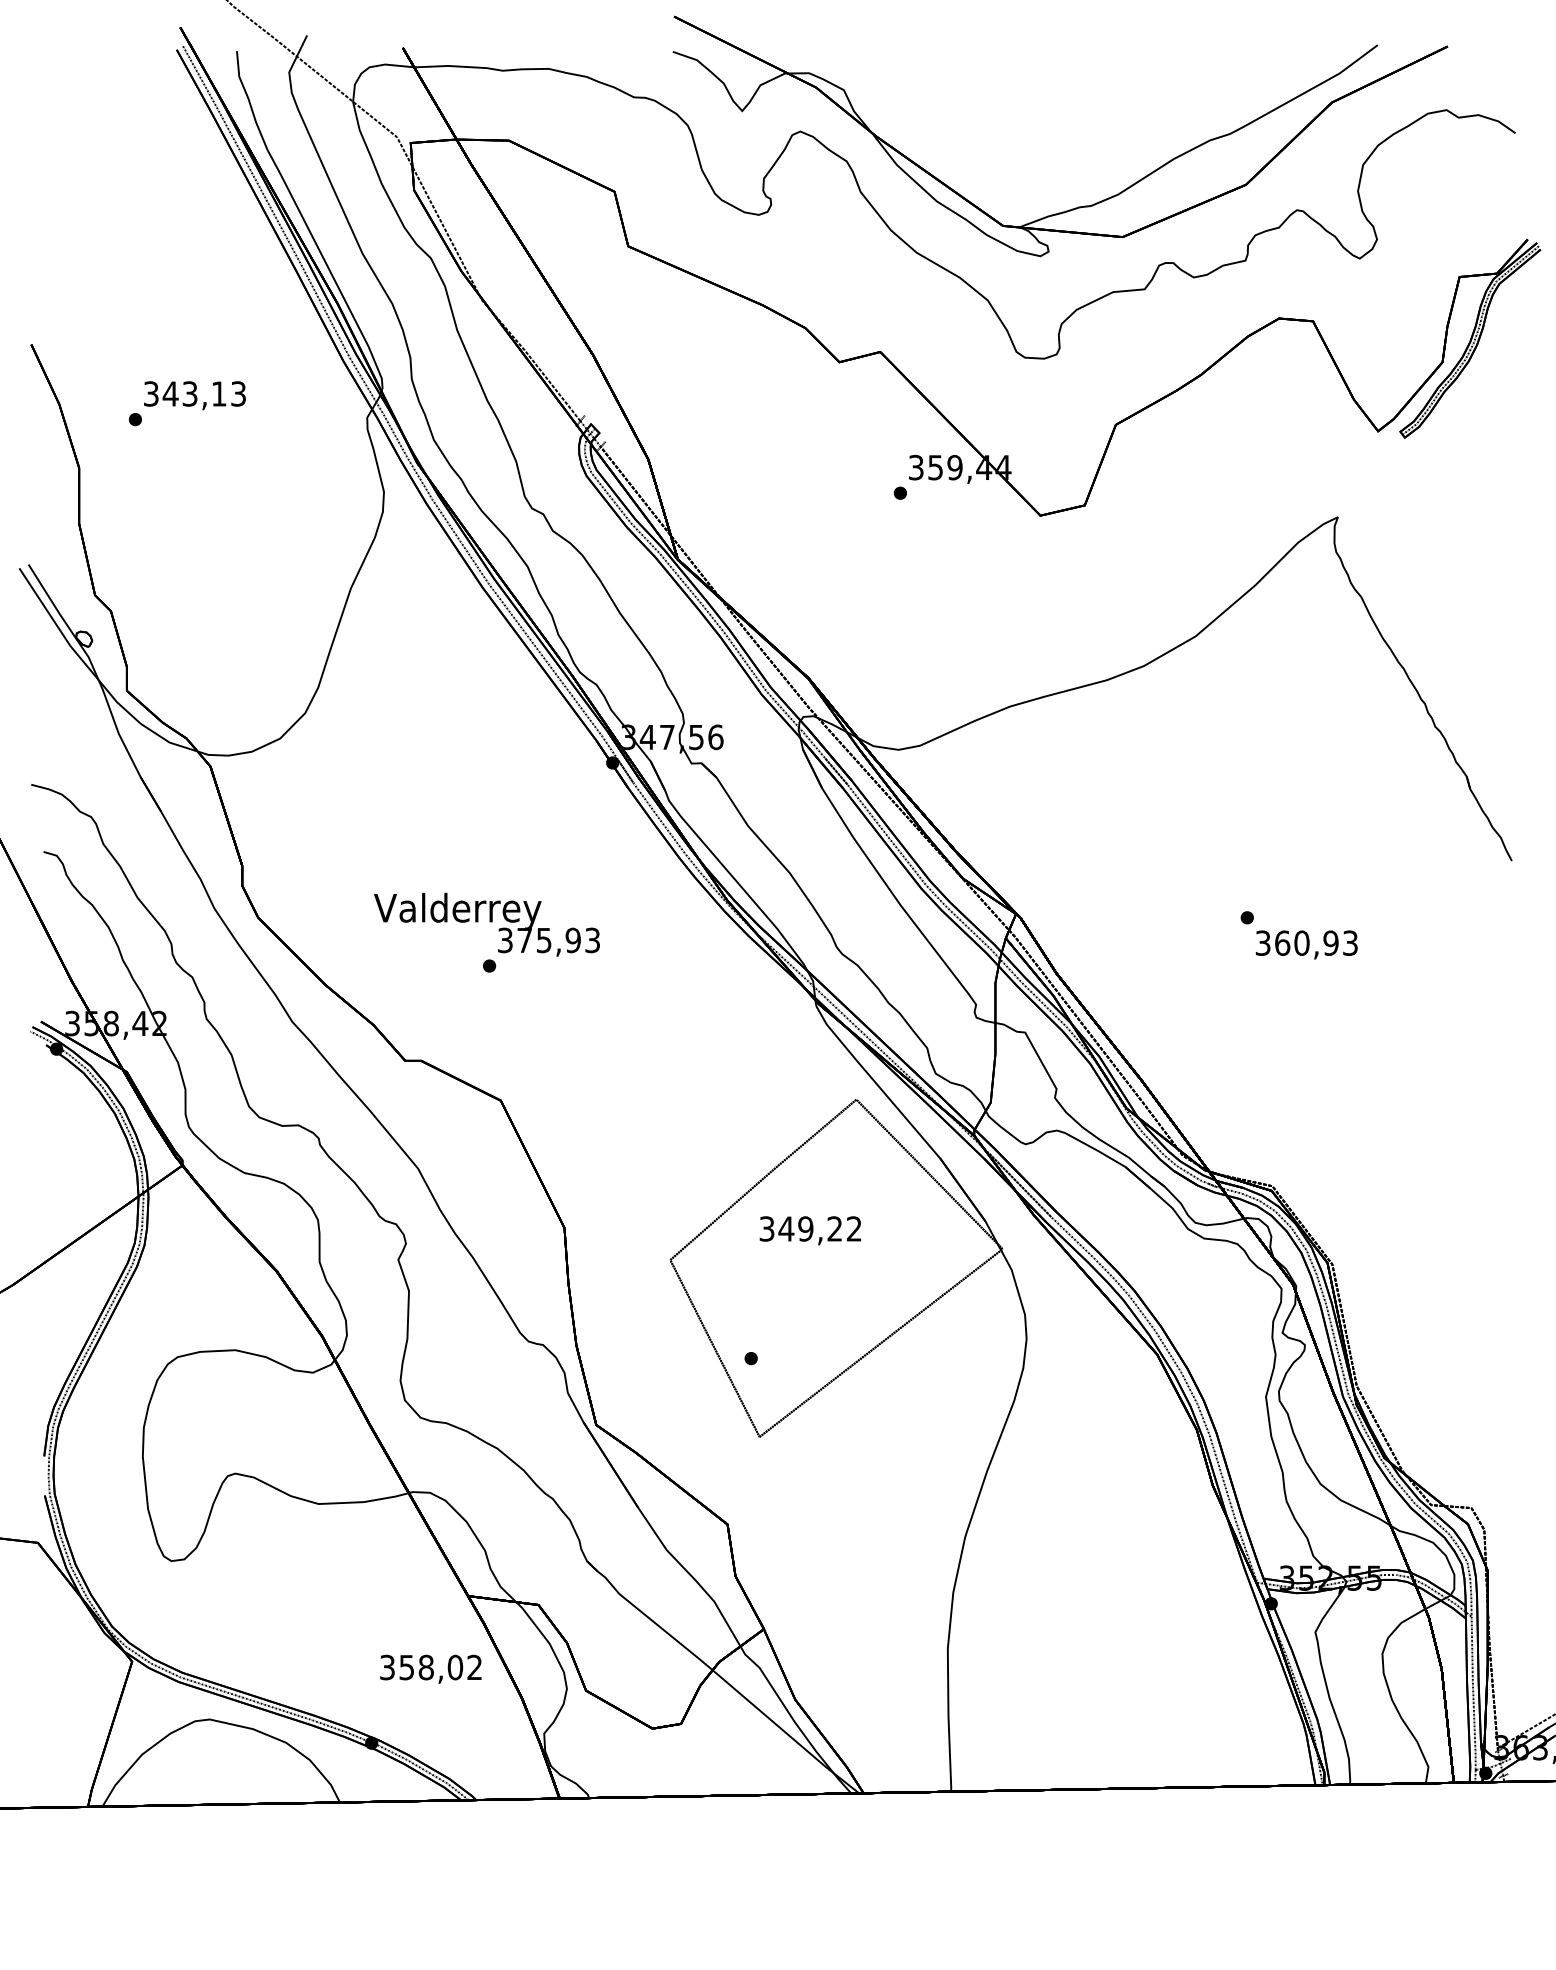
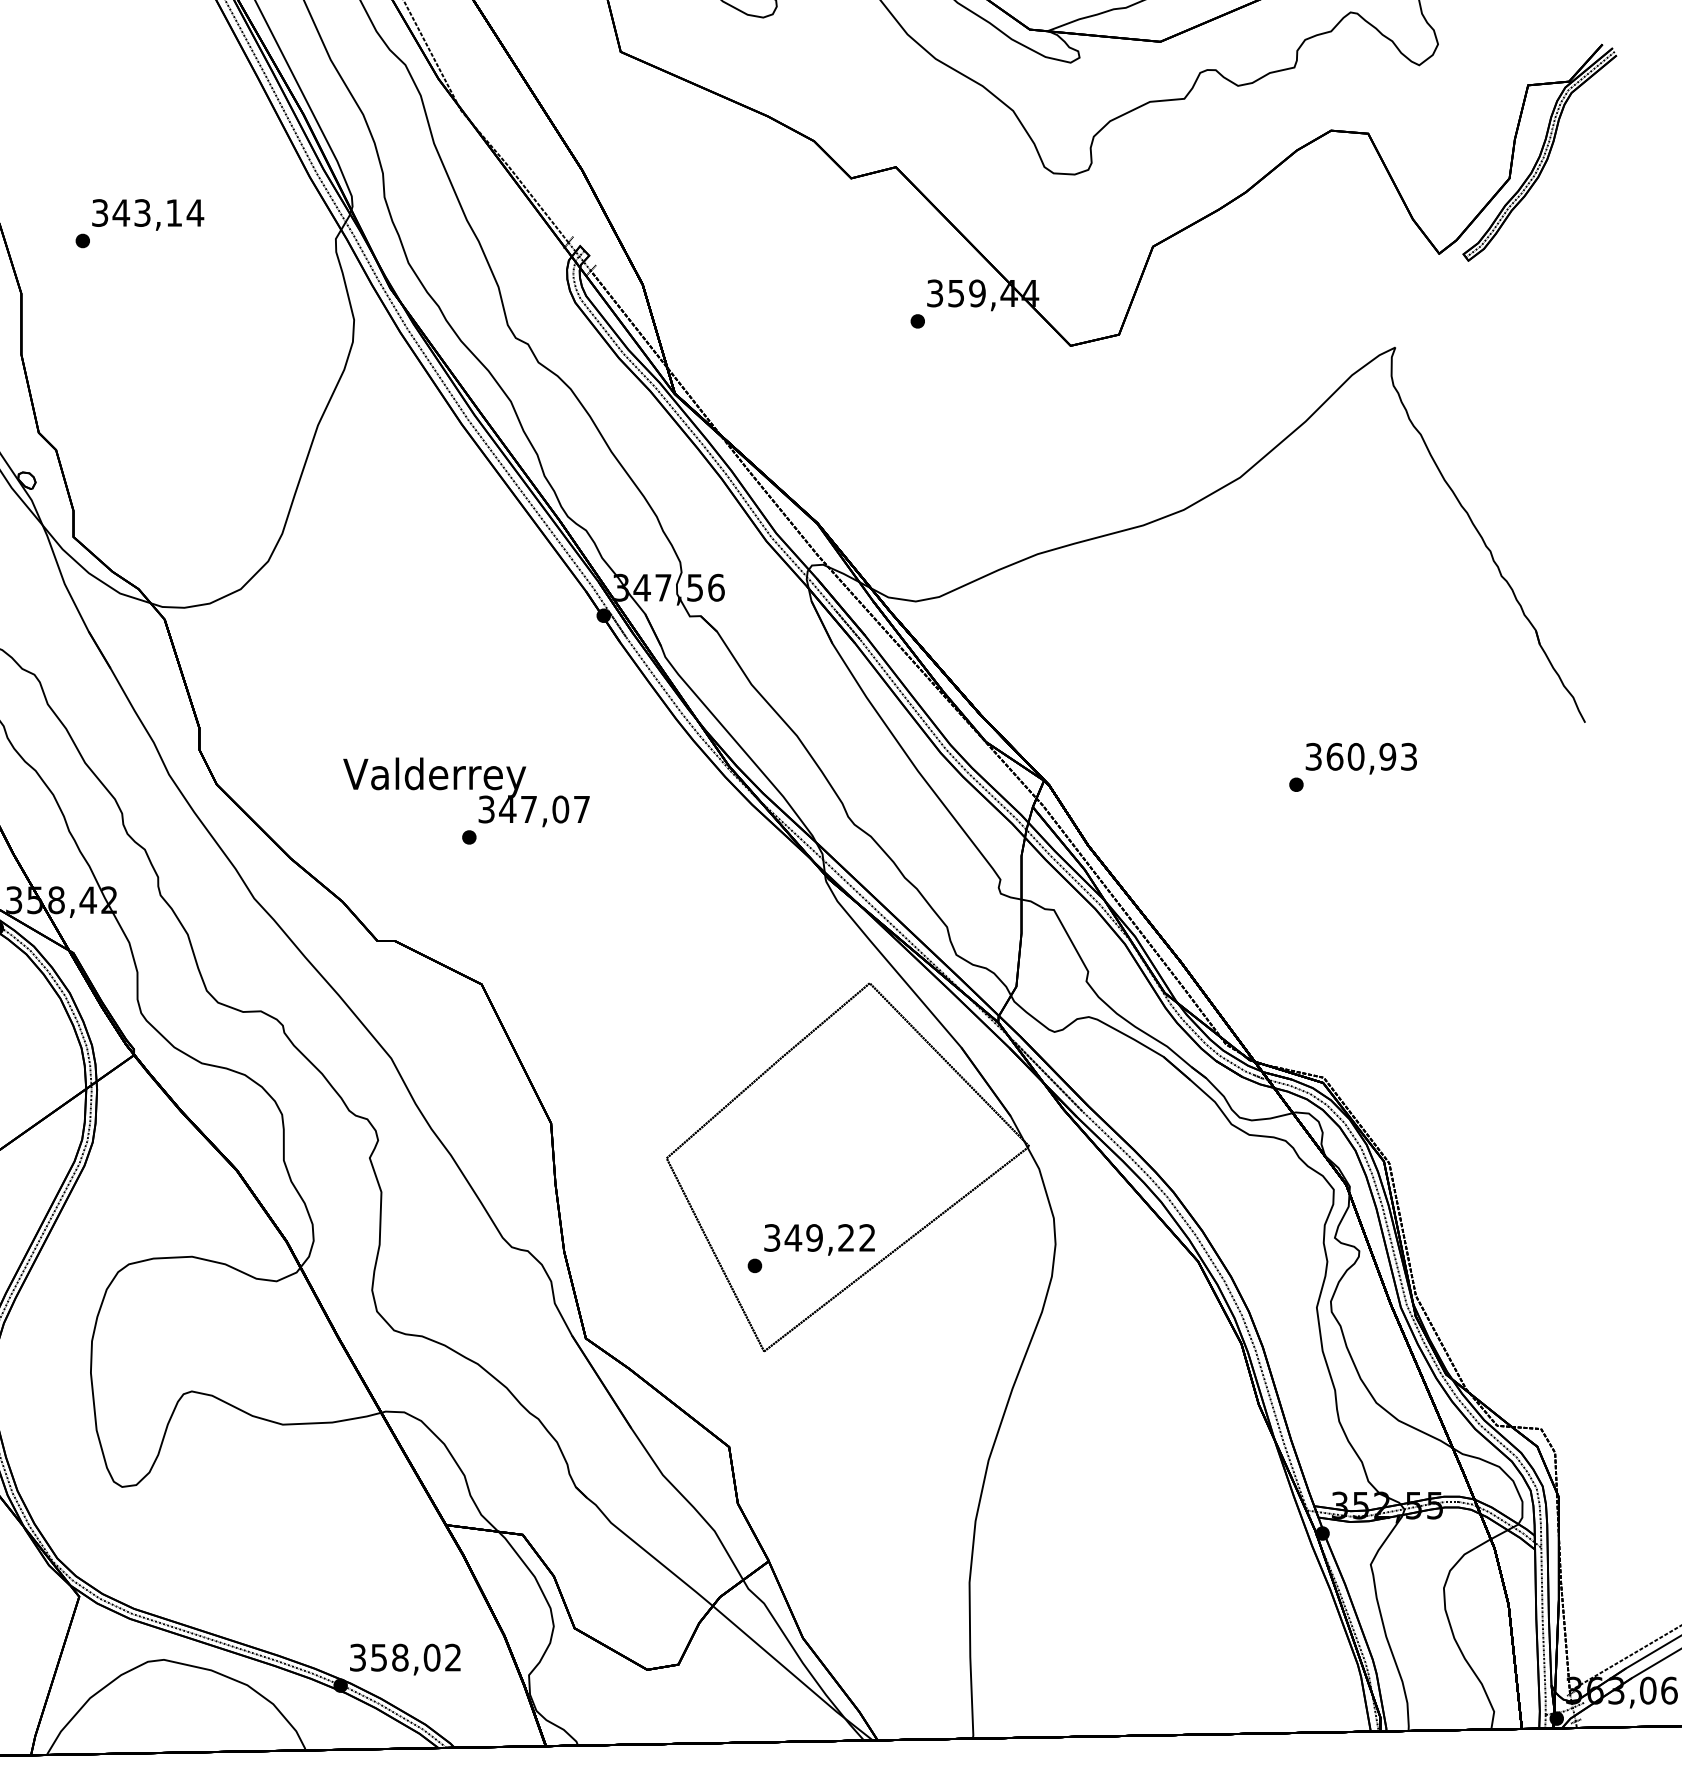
text: (238, 393) -> (195, 212), 343,13 -> 343,14
text: (557, 940) -> (543, 809), 375,93 -> 347,07
text: (1306, 944) -> (1361, 758), moved
text: (809, 1230) -> (818, 1239), moved
text: (430, 1668) -> (404, 1658), moved

